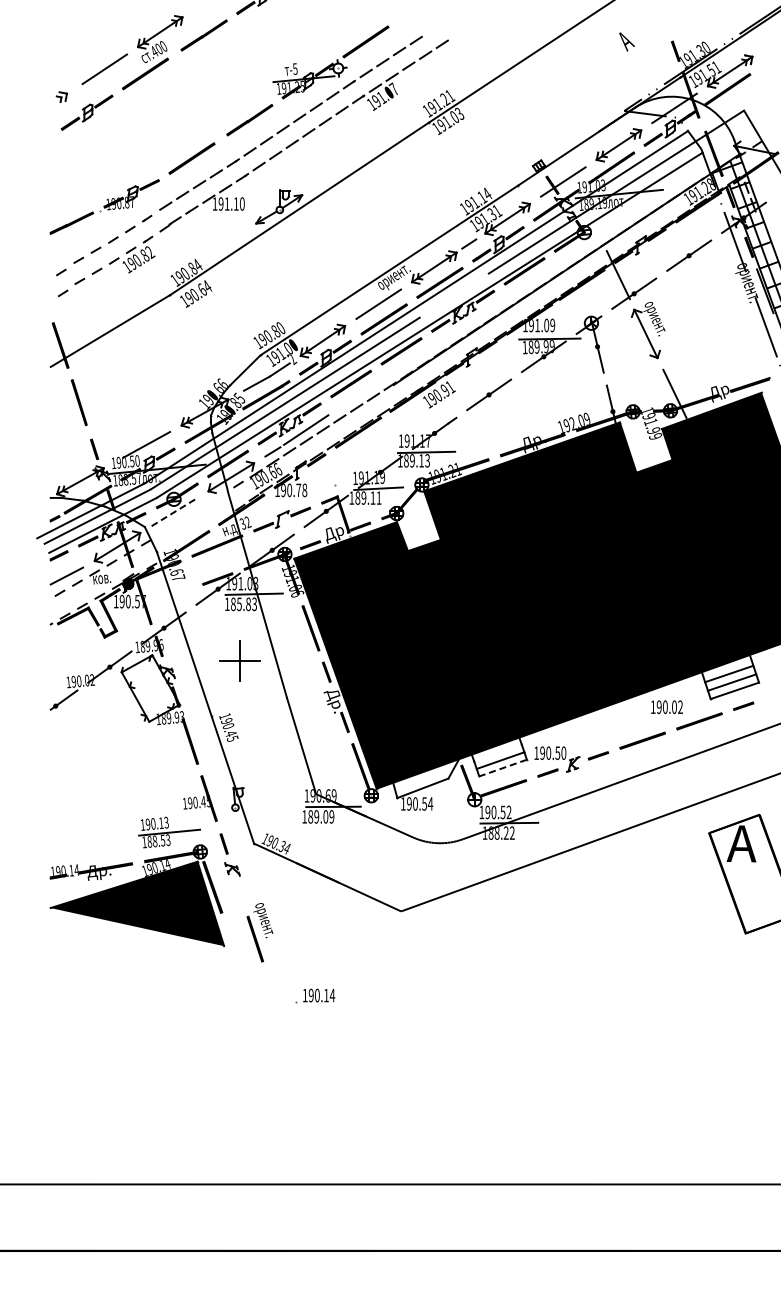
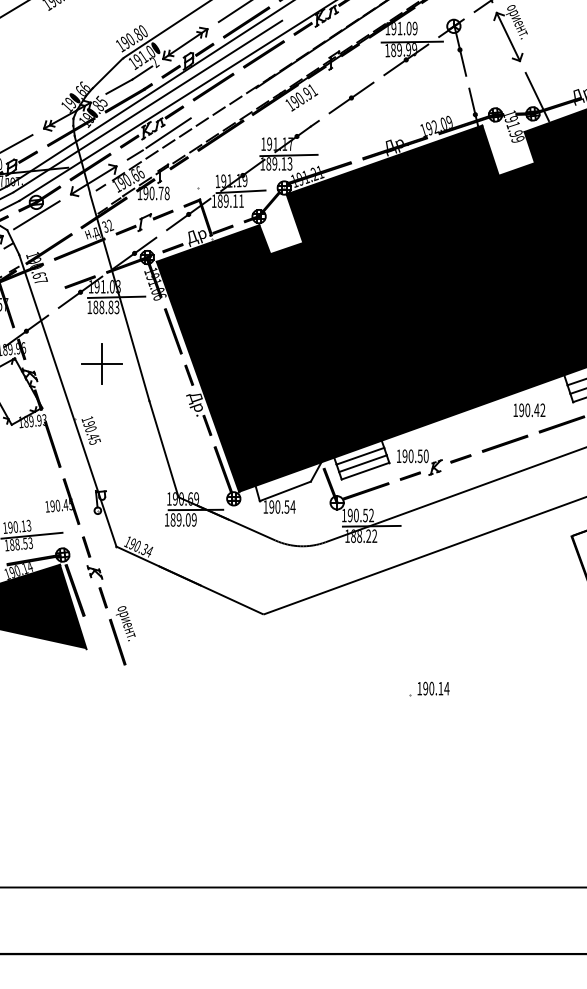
line: (174, 512) -> (36, 215), dashed -> solid
text: (238, 603) -> (100, 306), 185.83 -> 188.83
text: (674, 707) -> (536, 410), 190.02 -> 190.42
line: (497, 752) -> (359, 455), added
line: (502, 768) -> (364, 471), dashed -> solid
line: (240, 894) -> (102, 597), added
part: (315, 995) -> (429, 688), moved

